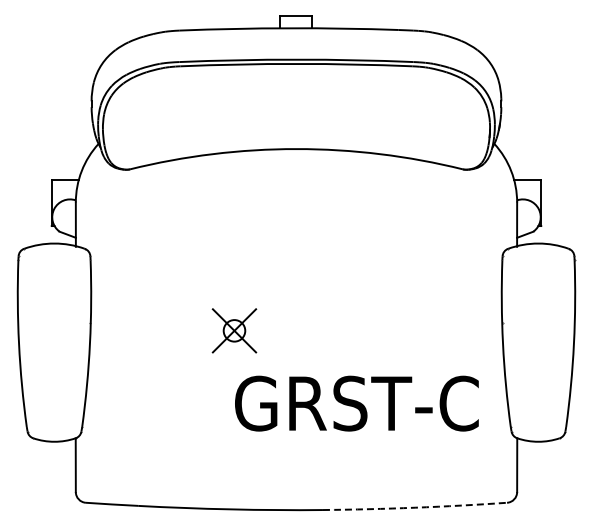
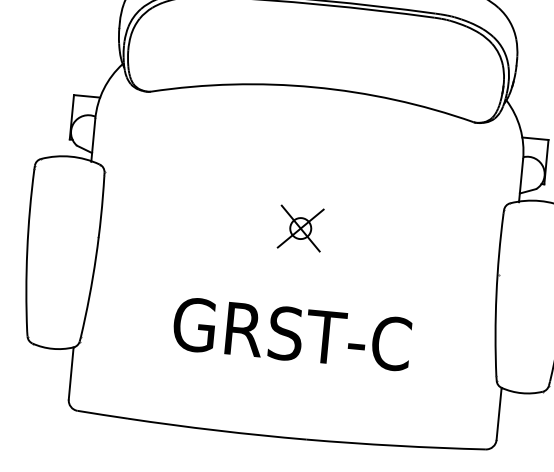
part: (234, 330) -> (300, 228), moved
text: (356, 403) -> (291, 333), moved
arc: (415, 507) -> (396, 445), dashed -> solid

